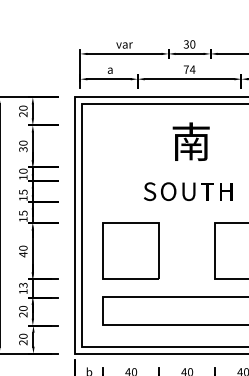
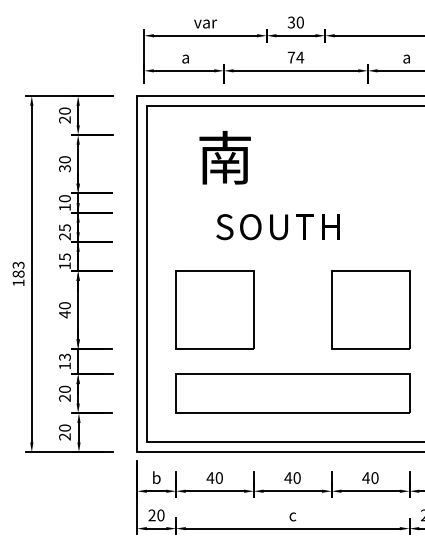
text: (190, 141) -> (224, 157), moved
text: (187, 191) -> (277, 227), moved
text: (23, 198) -> (64, 236), 15 -> 25

